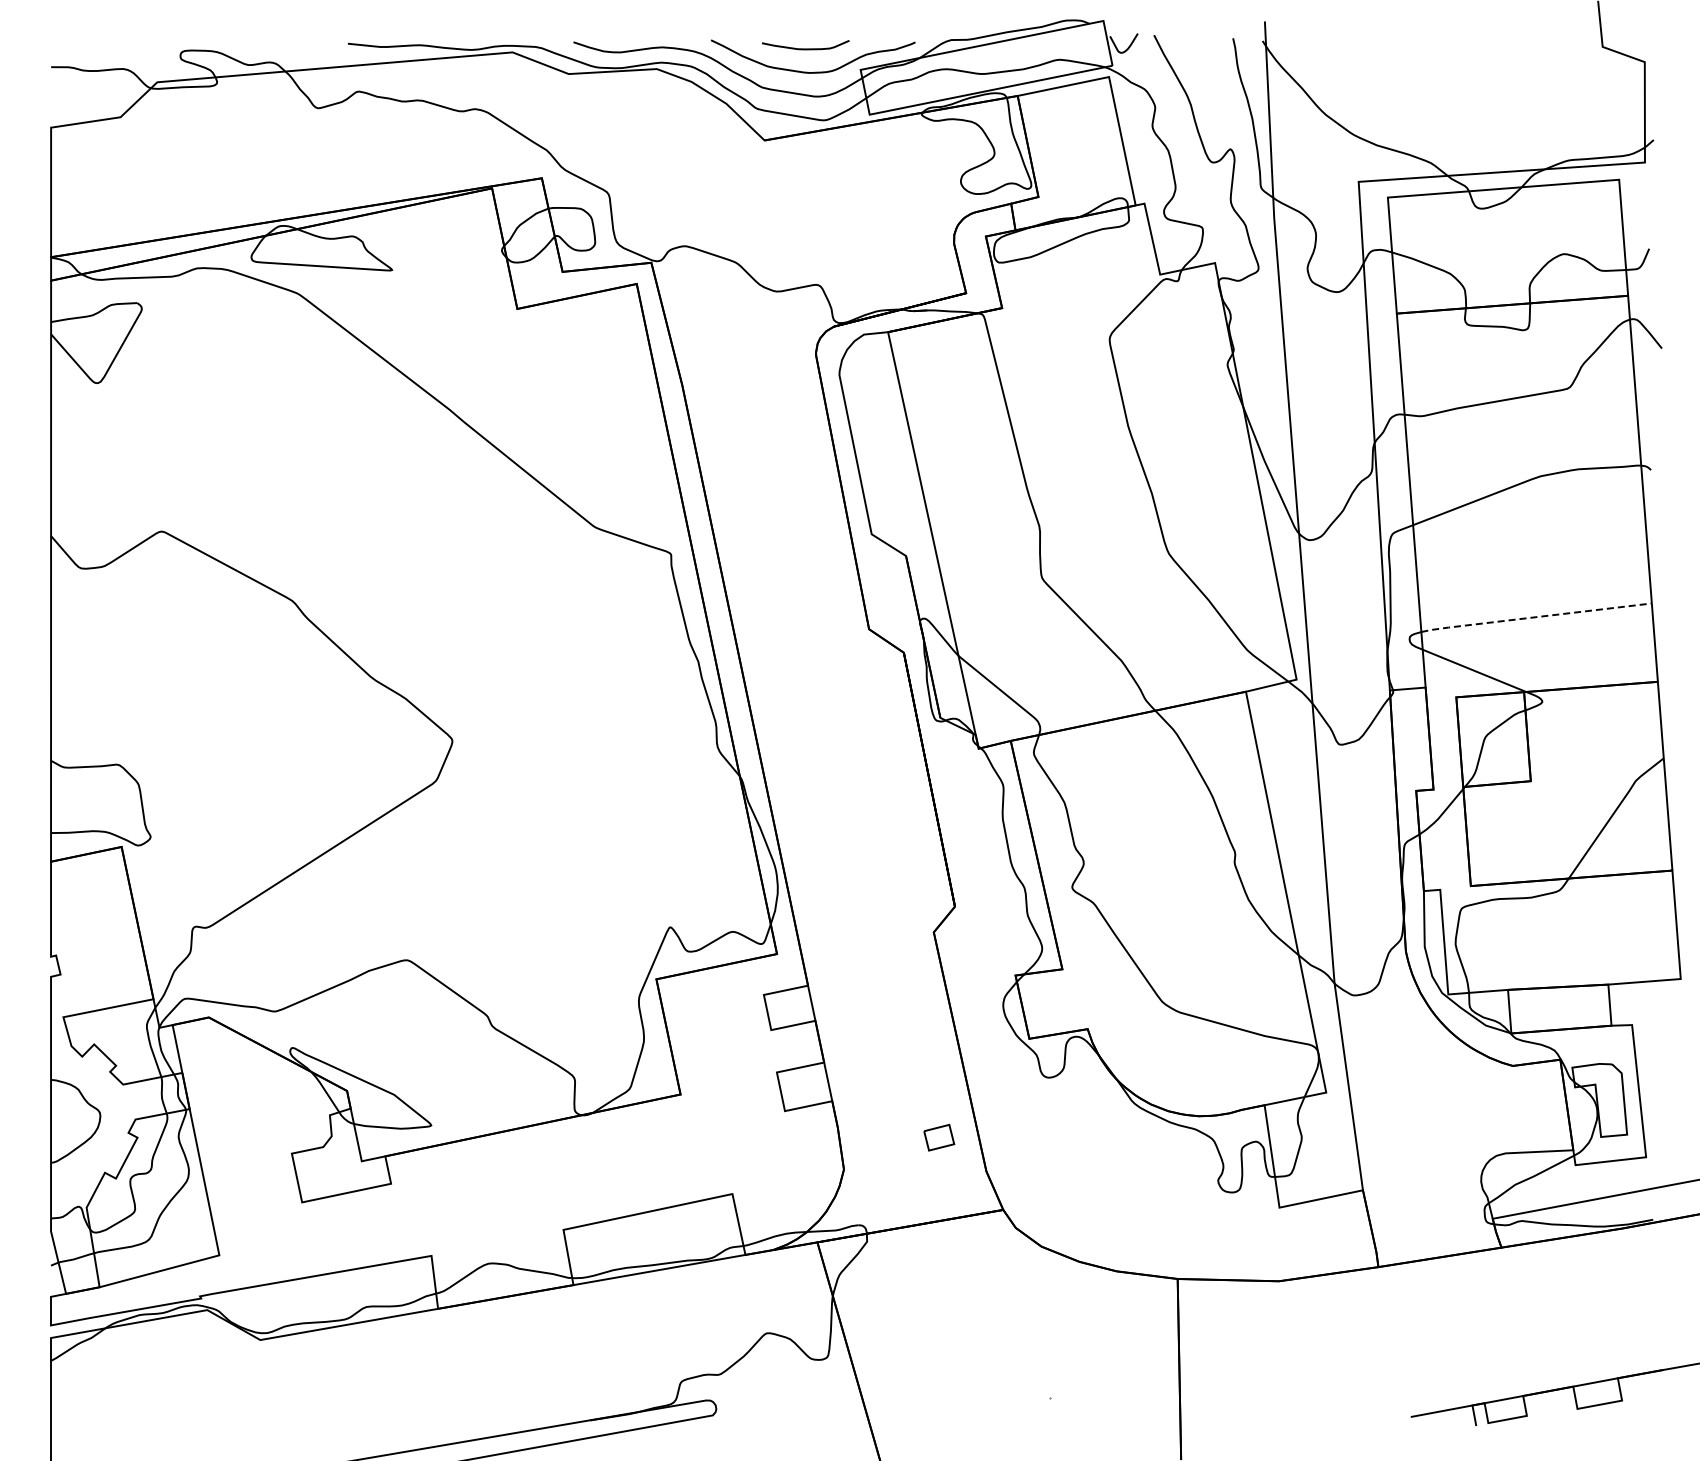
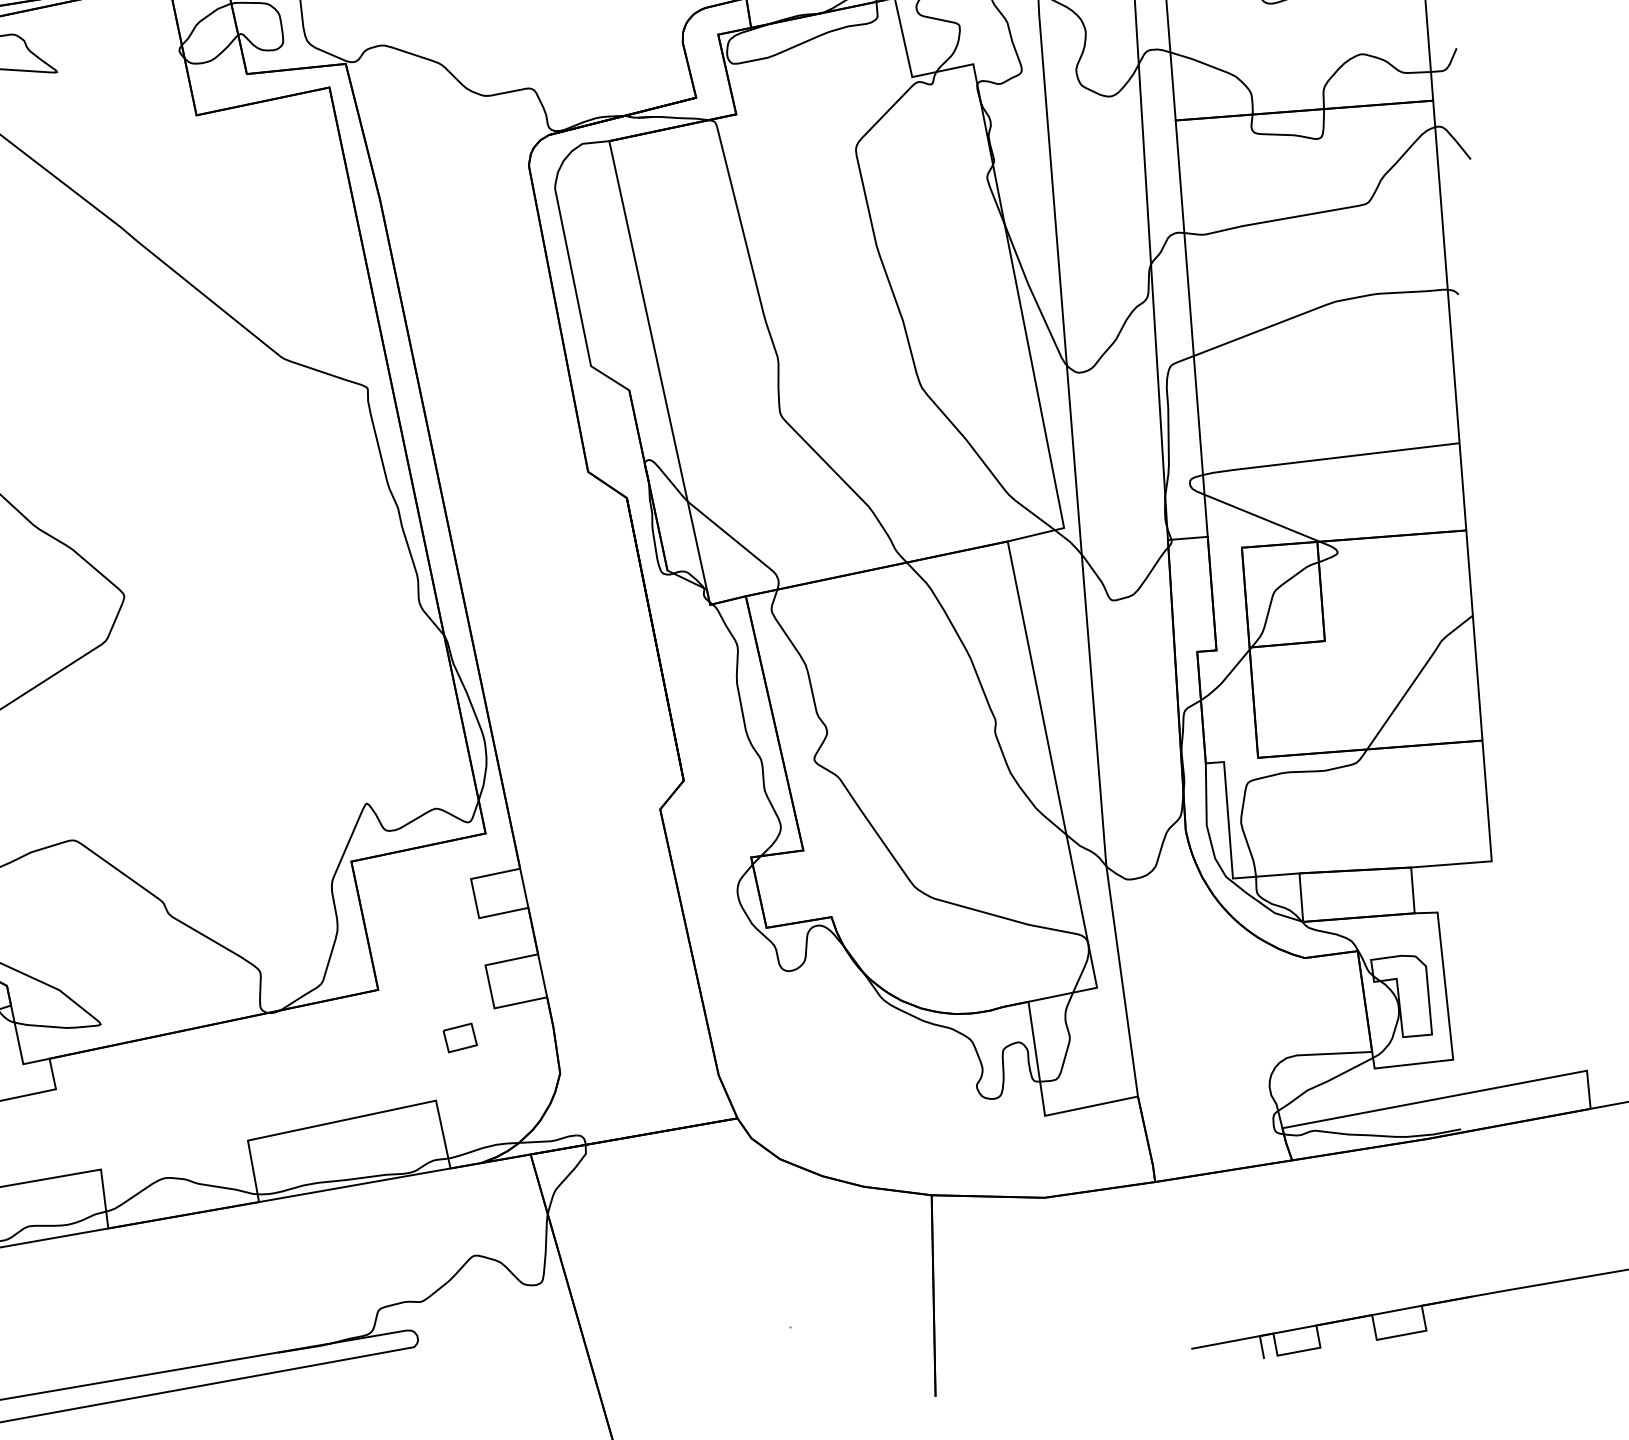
line: (1534, 617) -> (1328, 458), dashed -> solid
part: (939, 1137) -> (460, 1037), moved

